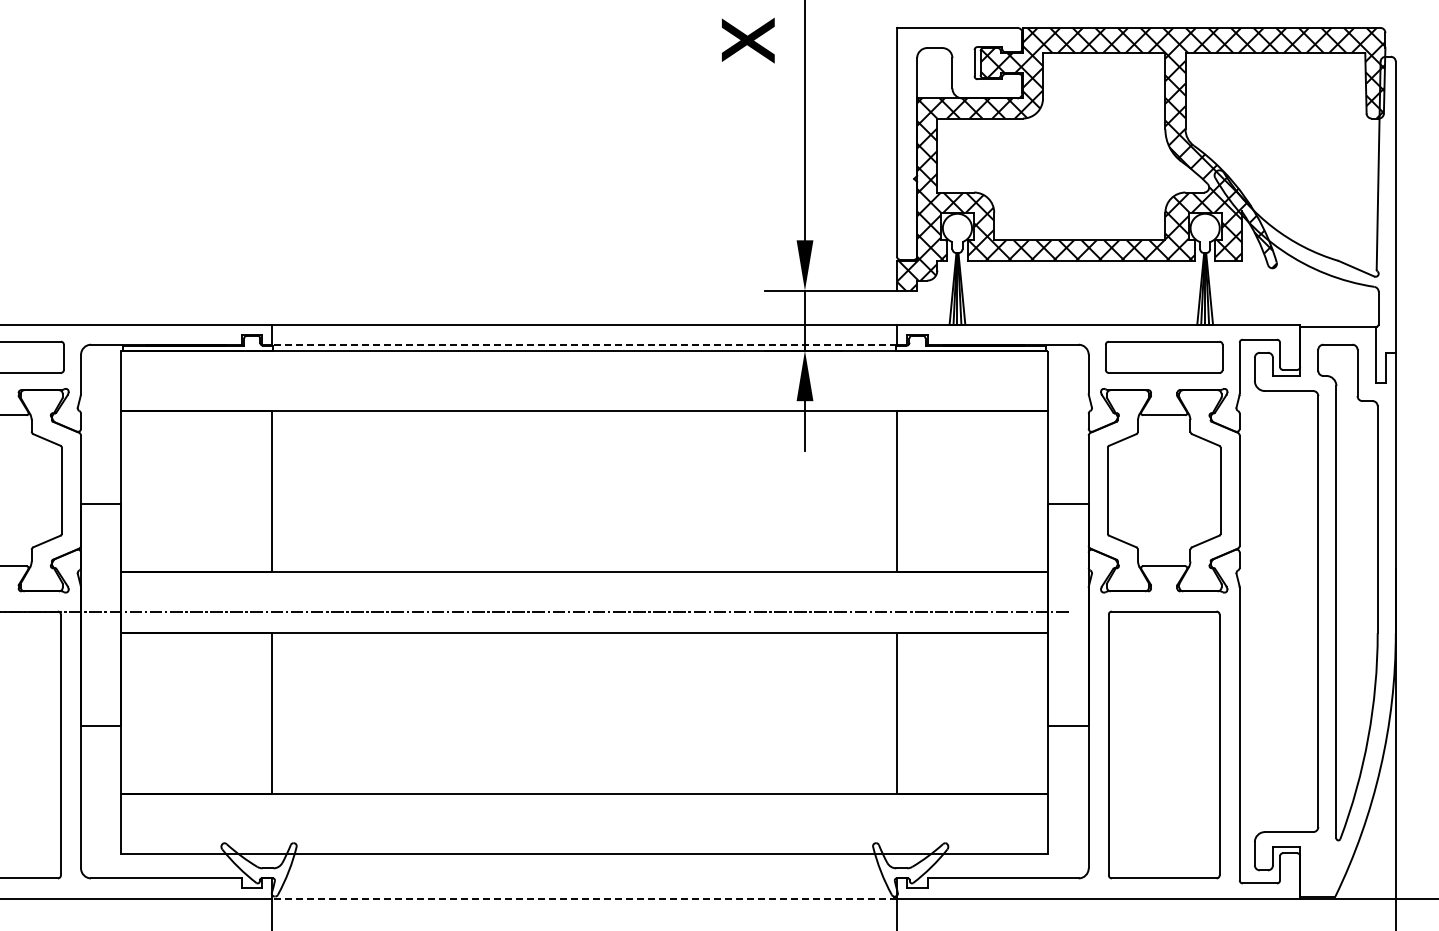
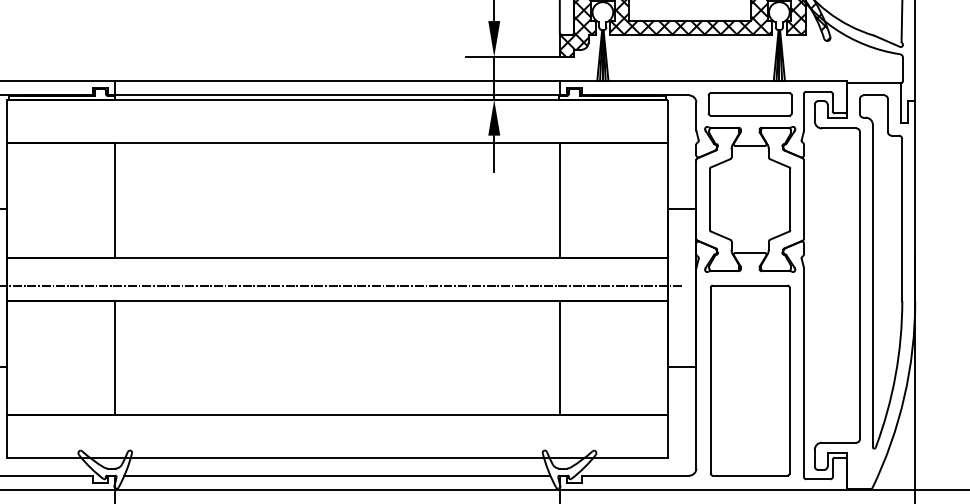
line: (584, 344) -> (337, 95), dashed -> solid
line: (584, 878) -> (337, 475), added
line: (584, 898) -> (337, 490), dashed -> solid

